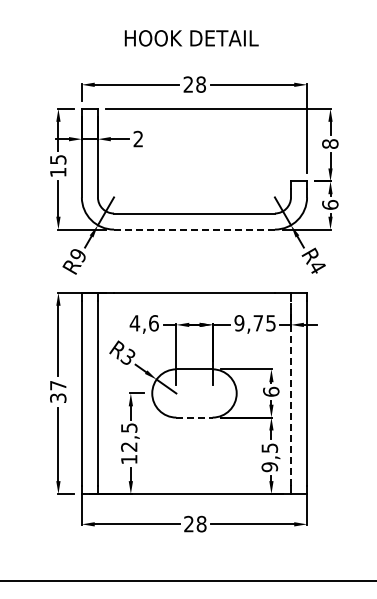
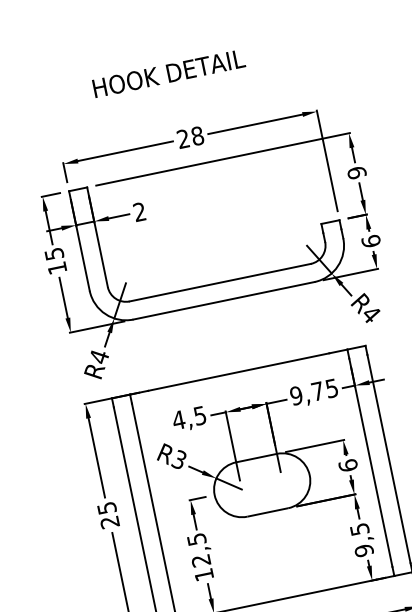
text: (191, 38) -> (168, 73), moved
text: (330, 144) -> (357, 173), 8 -> 9
line: (194, 229) -> (224, 300), dashed -> solid
text: (78, 255) -> (99, 357), R9 -> R4
text: (153, 323) -> (199, 416), 4,6 -> 4,5
text: (58, 391) -> (108, 514), 37 -> 25
line: (291, 393) -> (371, 462), dashed -> solid
line: (194, 417) -> (267, 512), dashed -> solid

